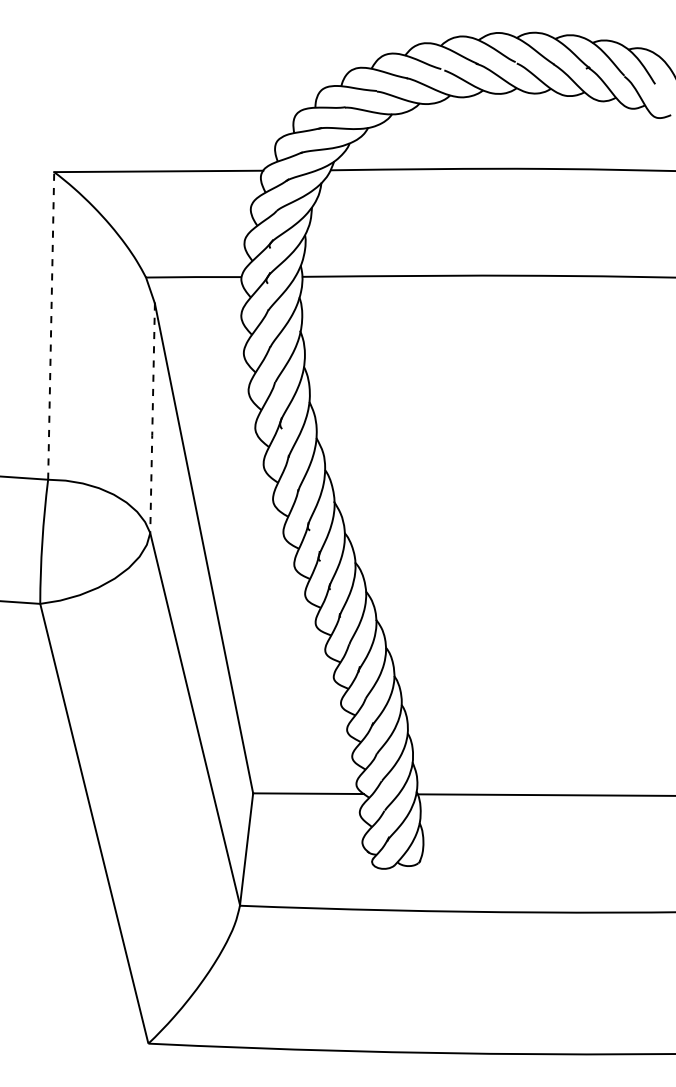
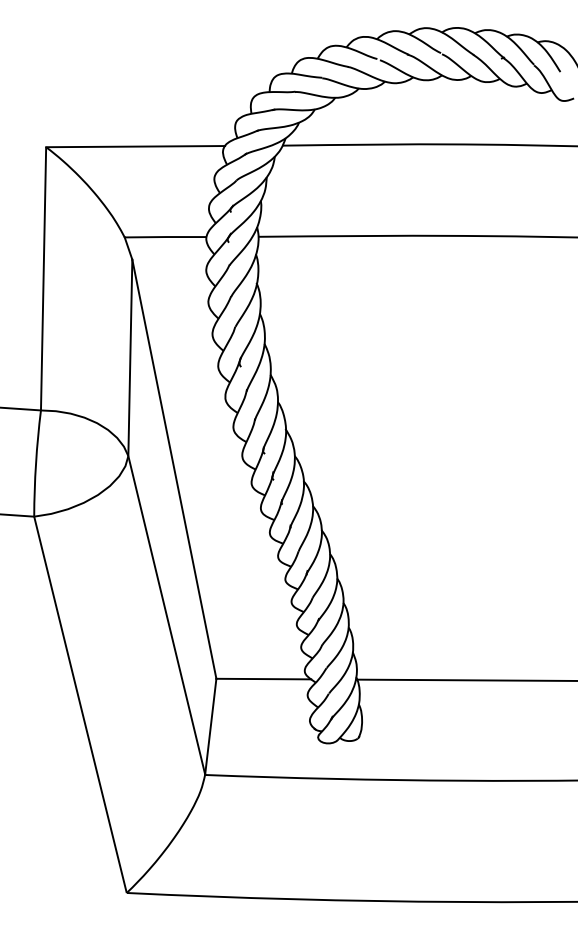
line: (51, 325) -> (43, 278), dashed -> solid
line: (152, 418) -> (130, 358), dashed -> solid

